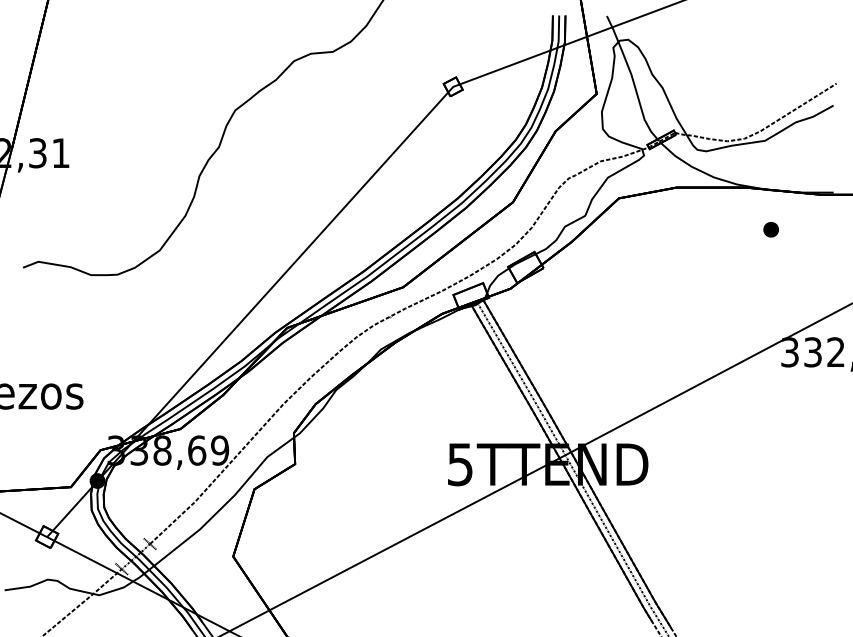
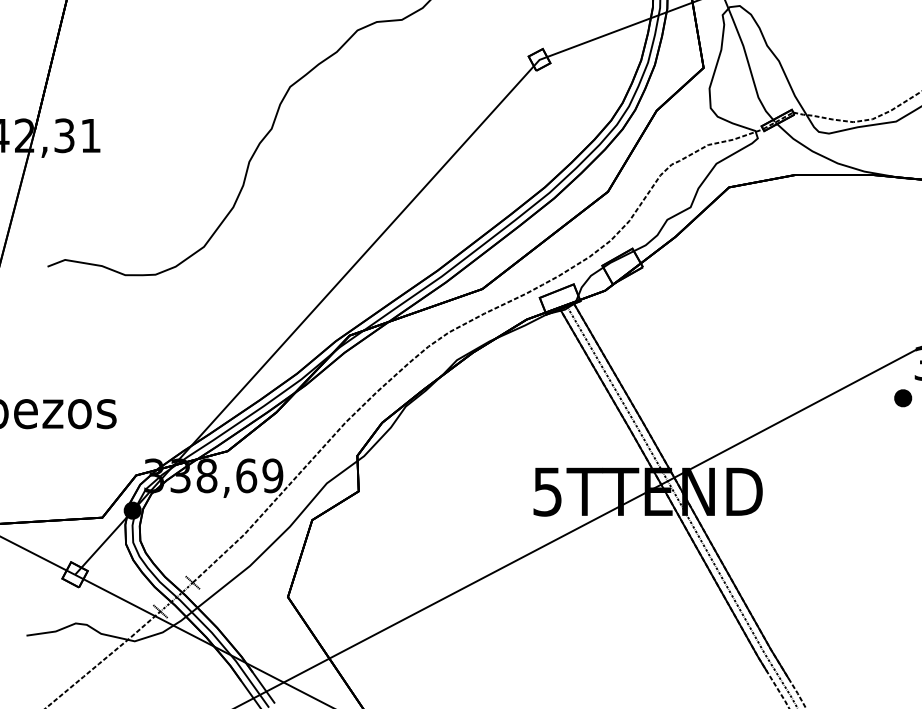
part: (770, 229) -> (902, 397), moved

